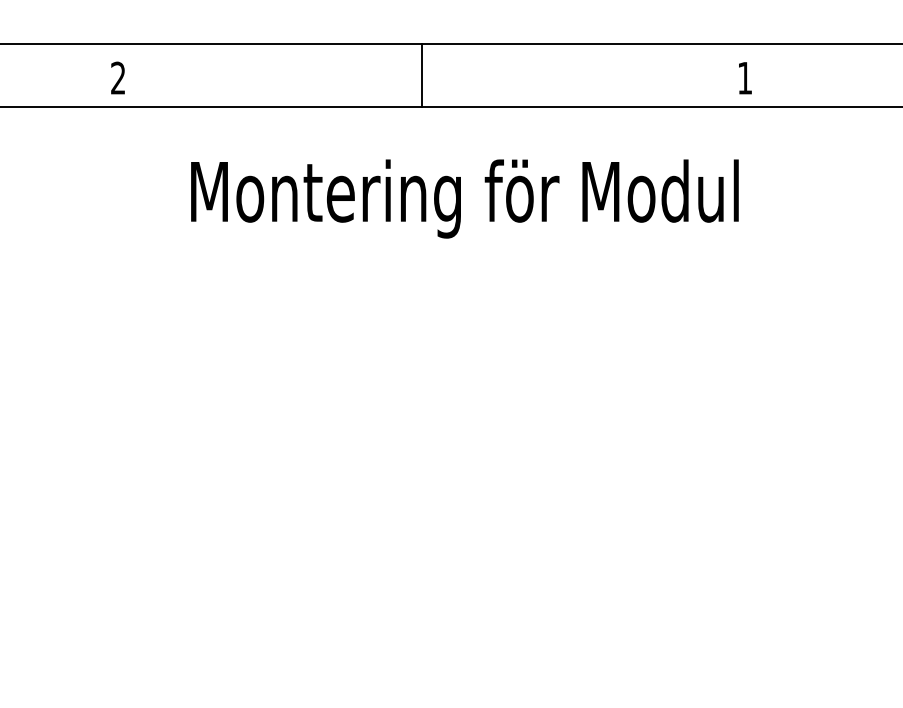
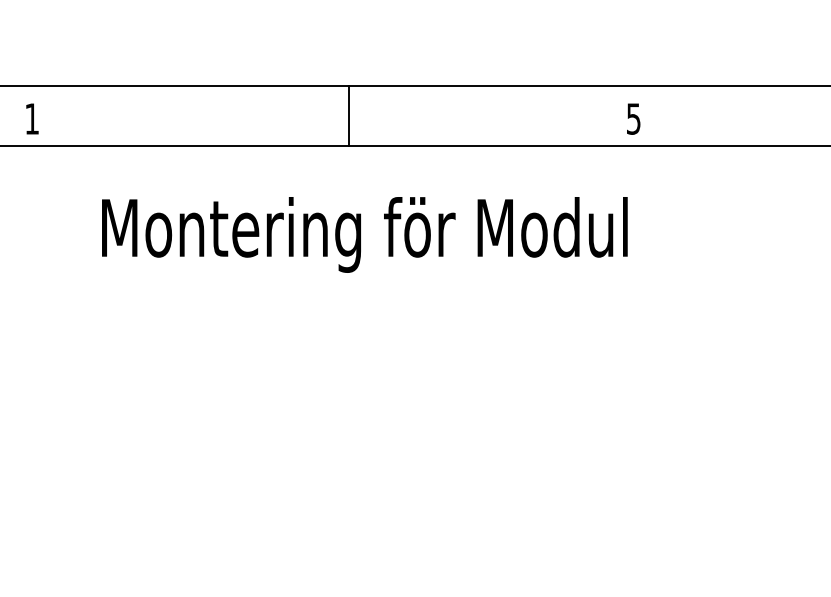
line: (422, 75) -> (349, 116), moved
text: (118, 77) -> (32, 118), 2 -> 1
text: (744, 78) -> (633, 119), 1 -> 5

